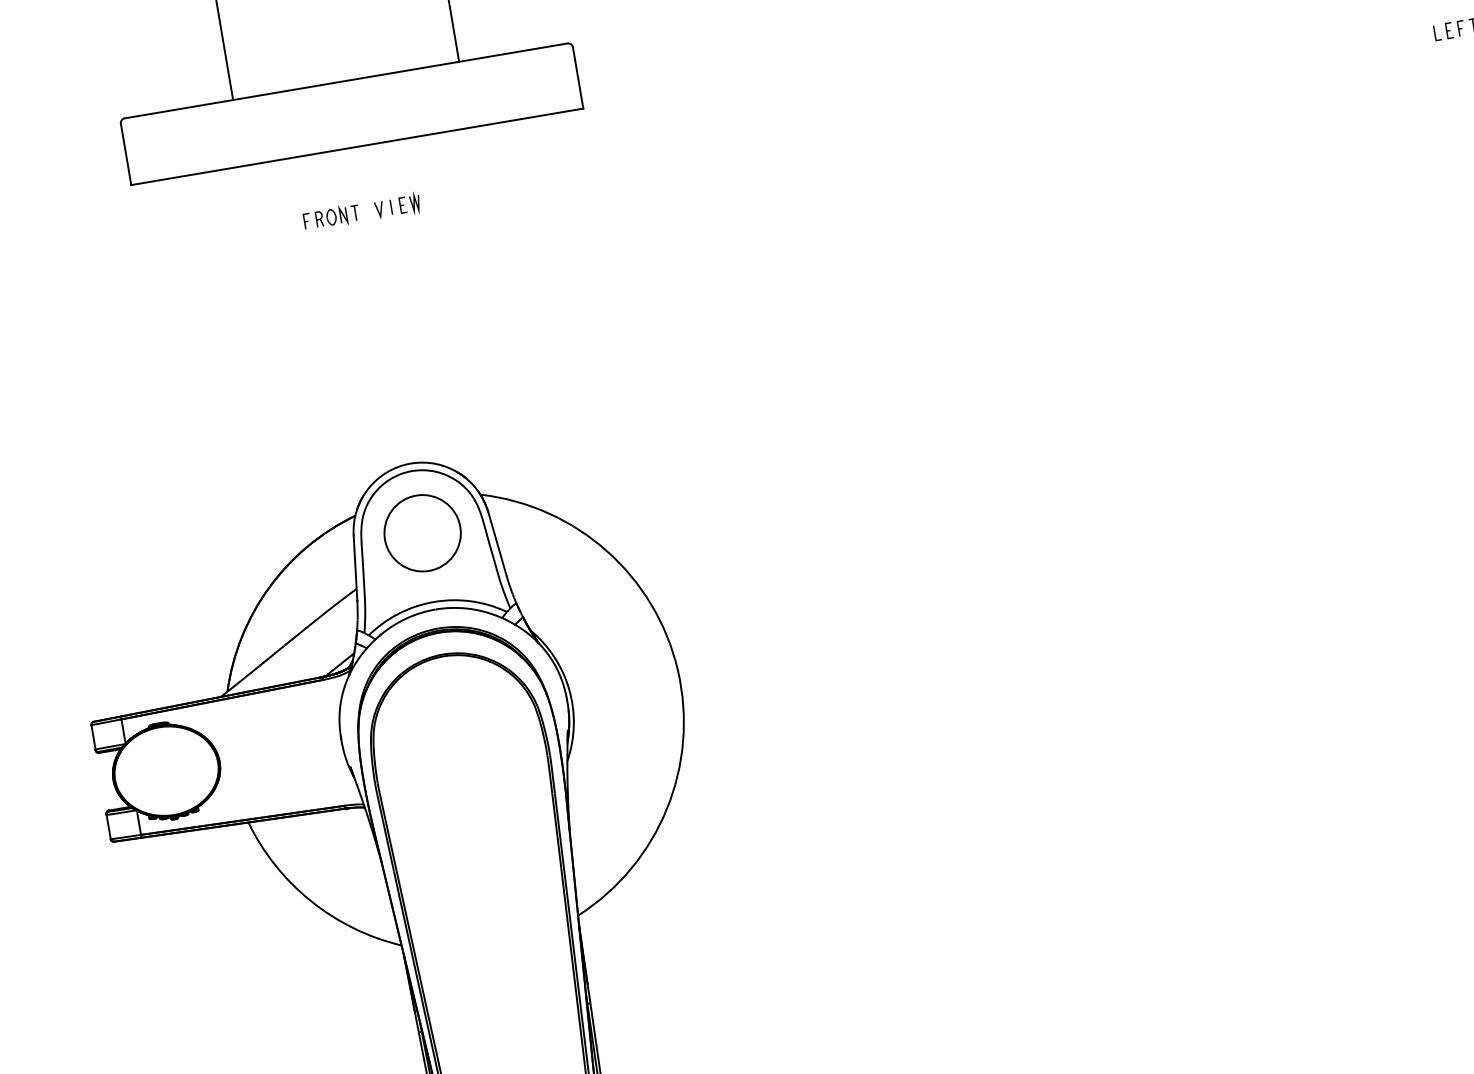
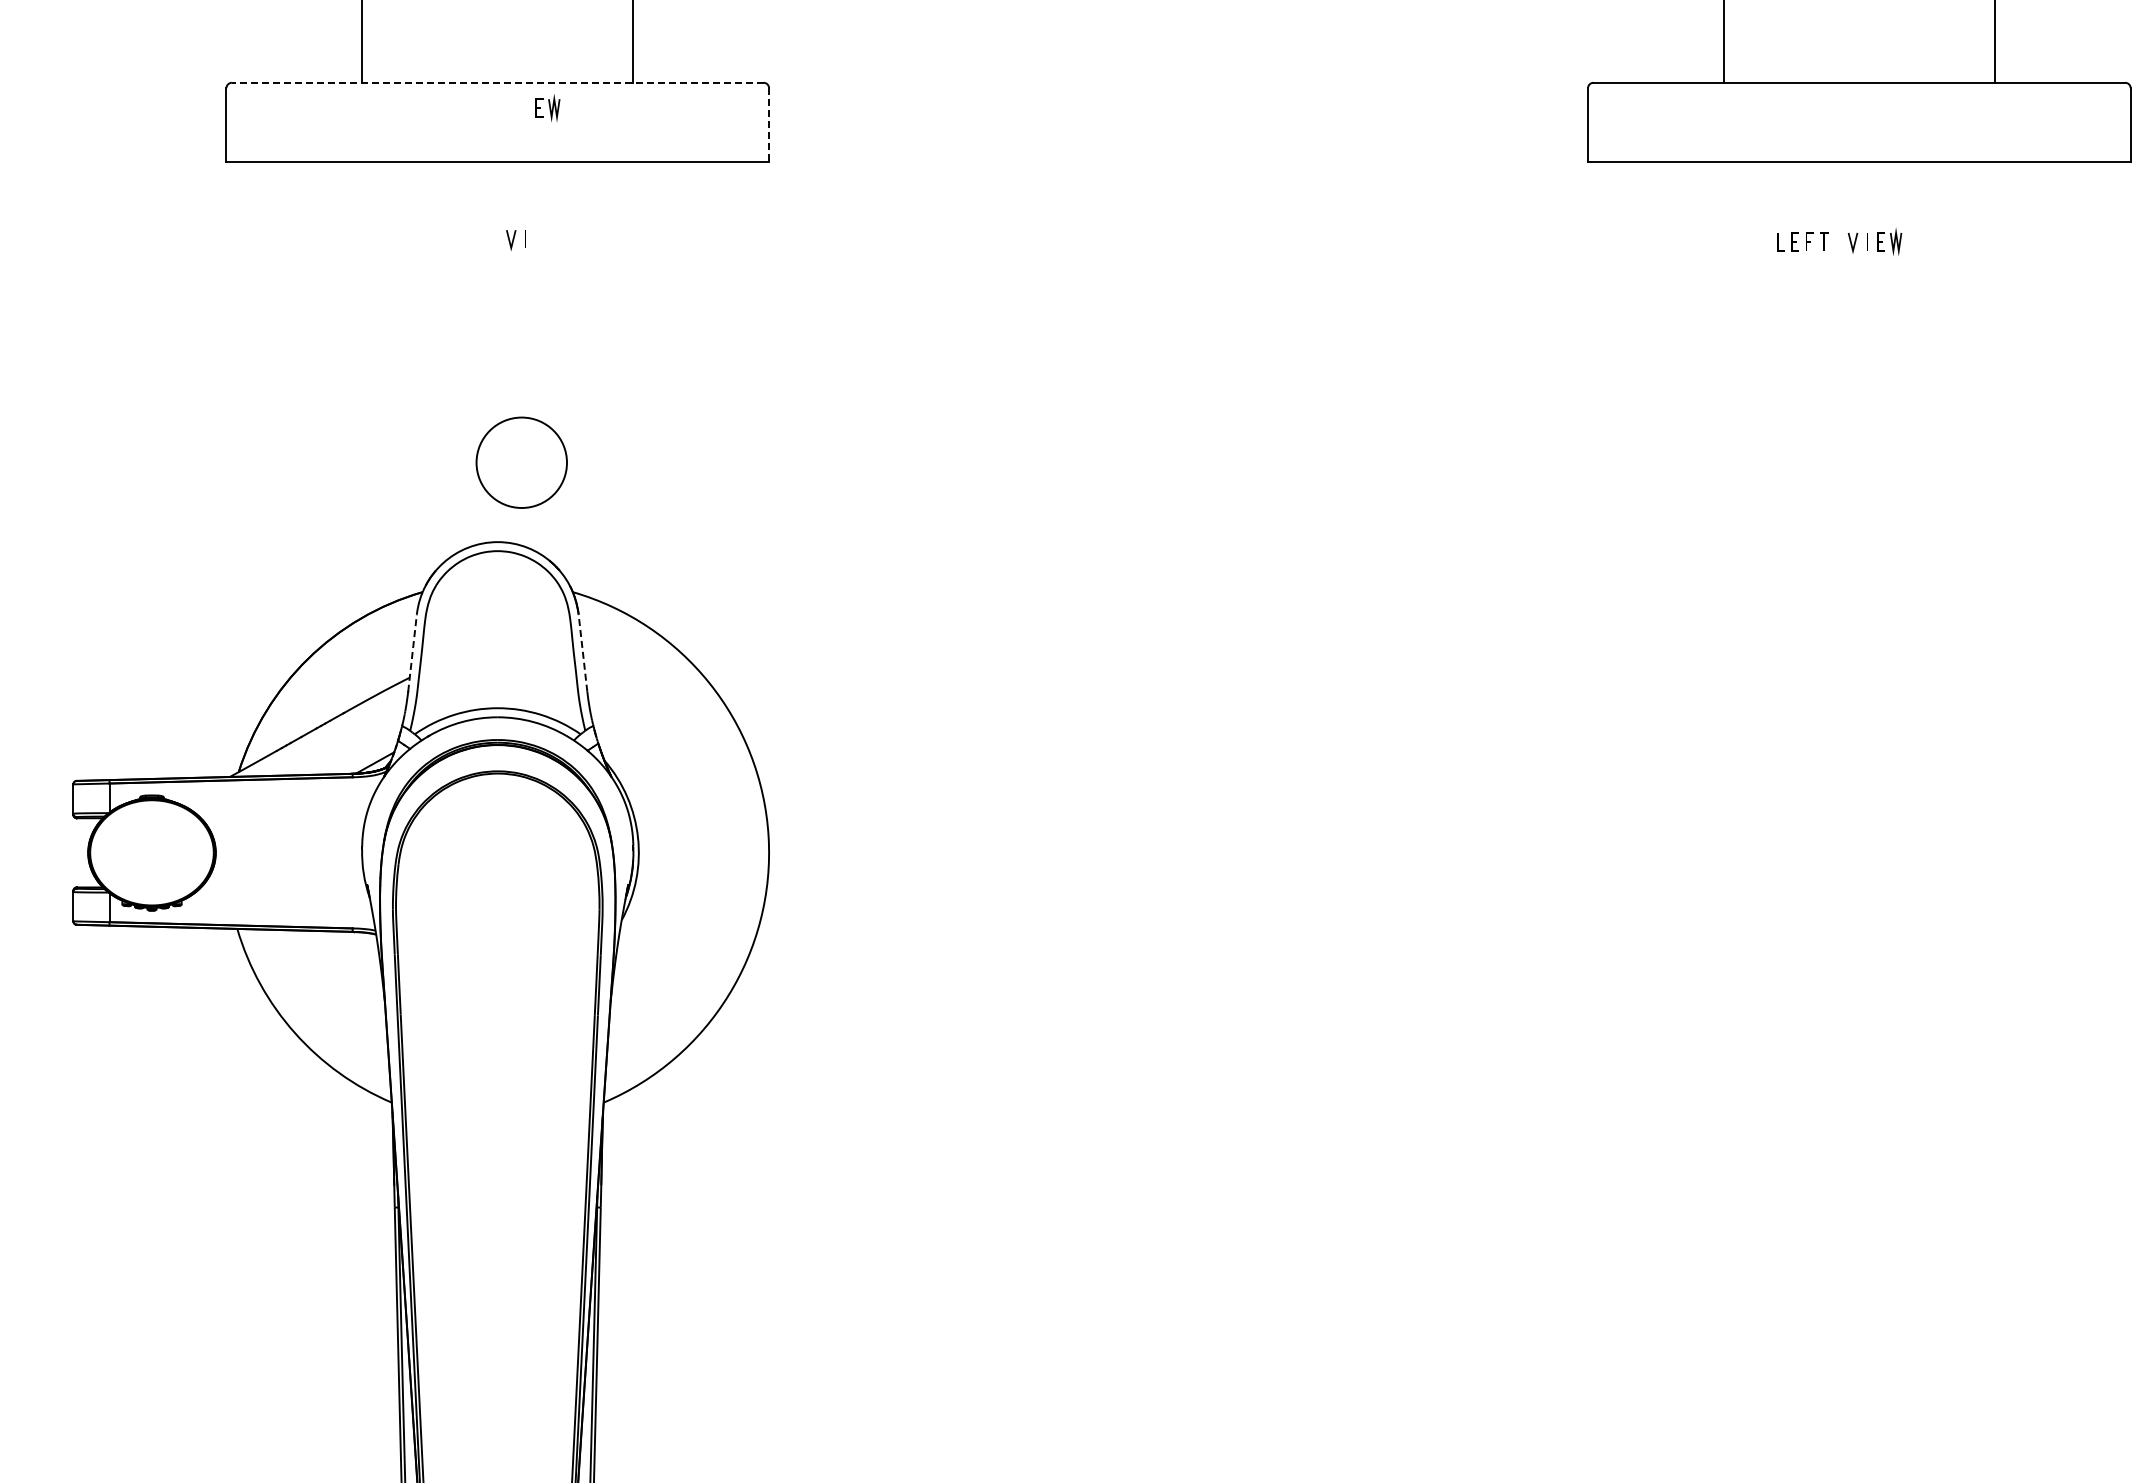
line: (578, 78) -> (769, 125), solid -> dashed
line: (345, 80) -> (497, 82), solid -> dashed
part: (409, 204) -> (547, 108), moved
part: (331, 216) -> (453, 238), removed
circle: (422, 533) -> (521, 462), moved
line: (497, 544) -> (582, 653), solid -> dashed
line: (355, 568) -> (412, 653), solid -> dashed

